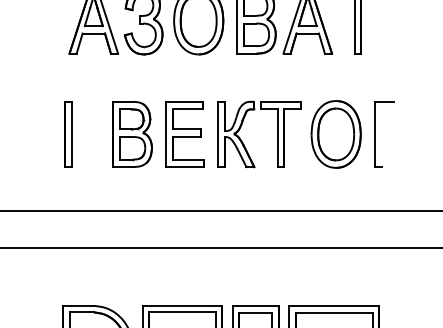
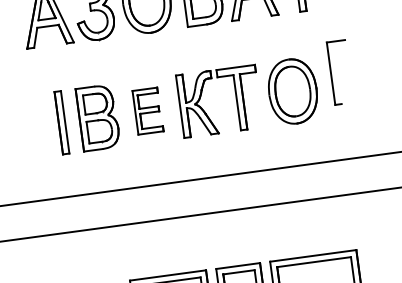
part: (68, 134) -> (61, 122), moved
part: (184, 134) -> (147, 111), size x0.7
part: (375, 134) -> (331, 73), moved

